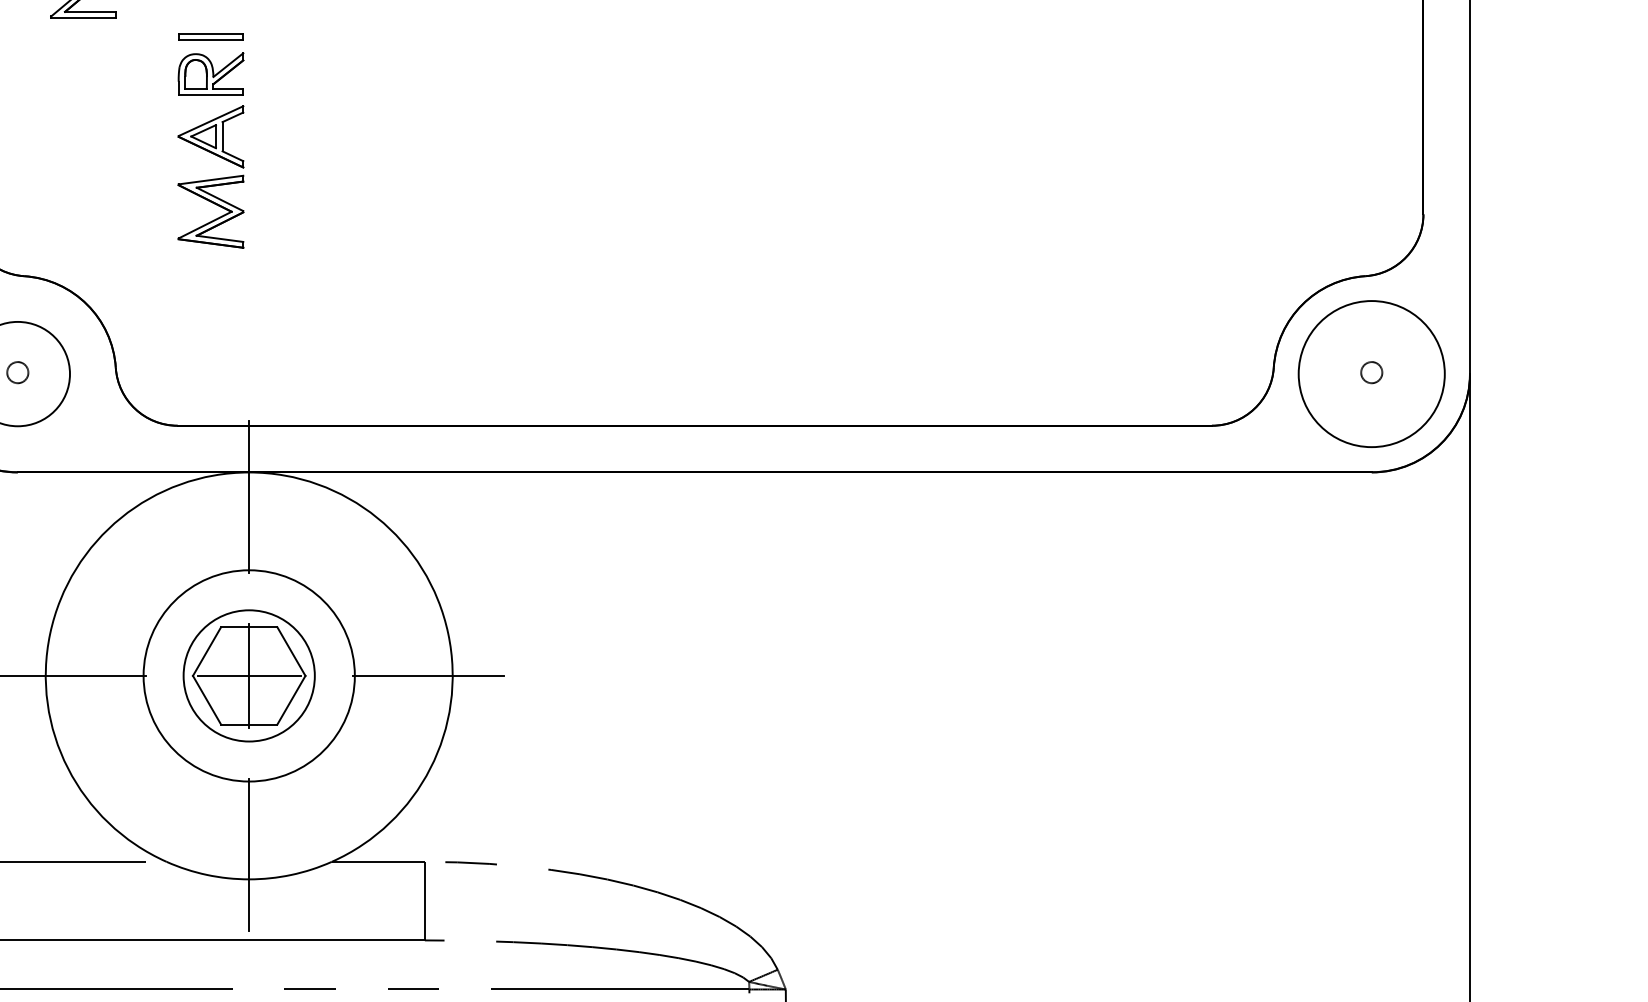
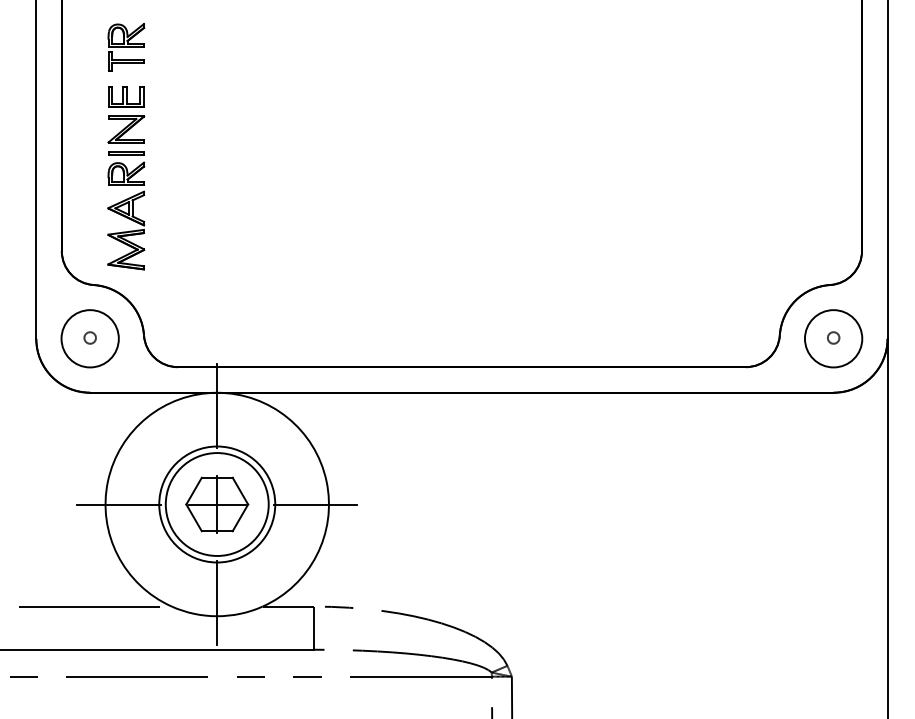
part: (211, 140) -> (126, 210), moved
circle: (1371, 373) -> (833, 338), size x0.71
circle: (247, 675) -> (216, 504), size x1.43

